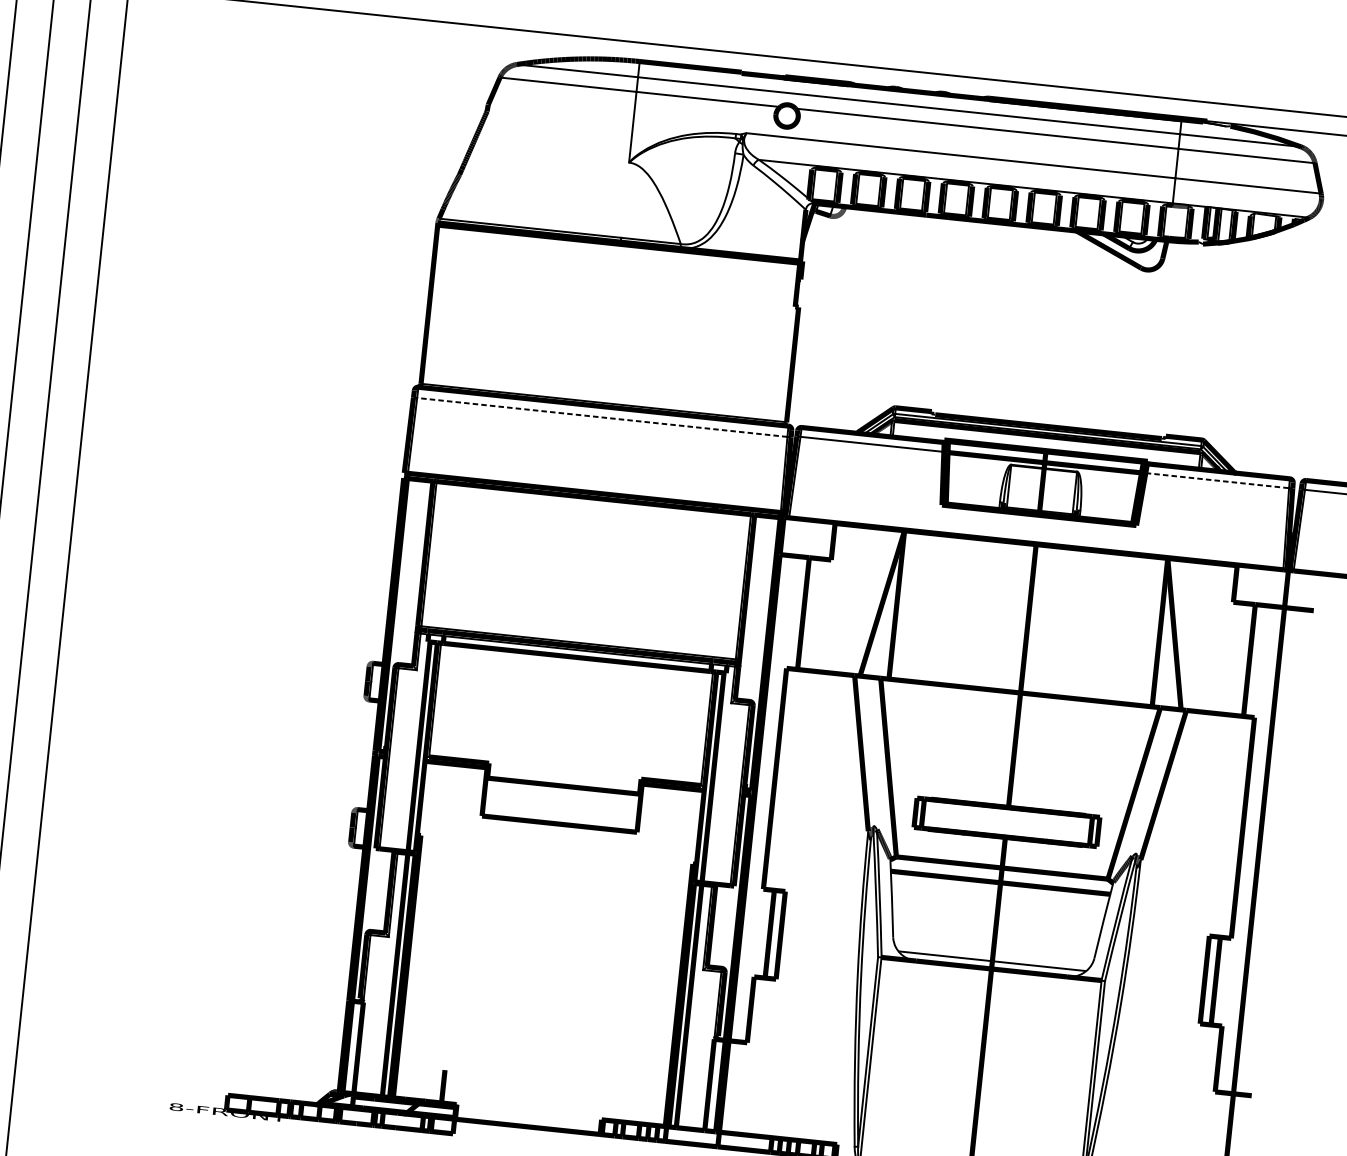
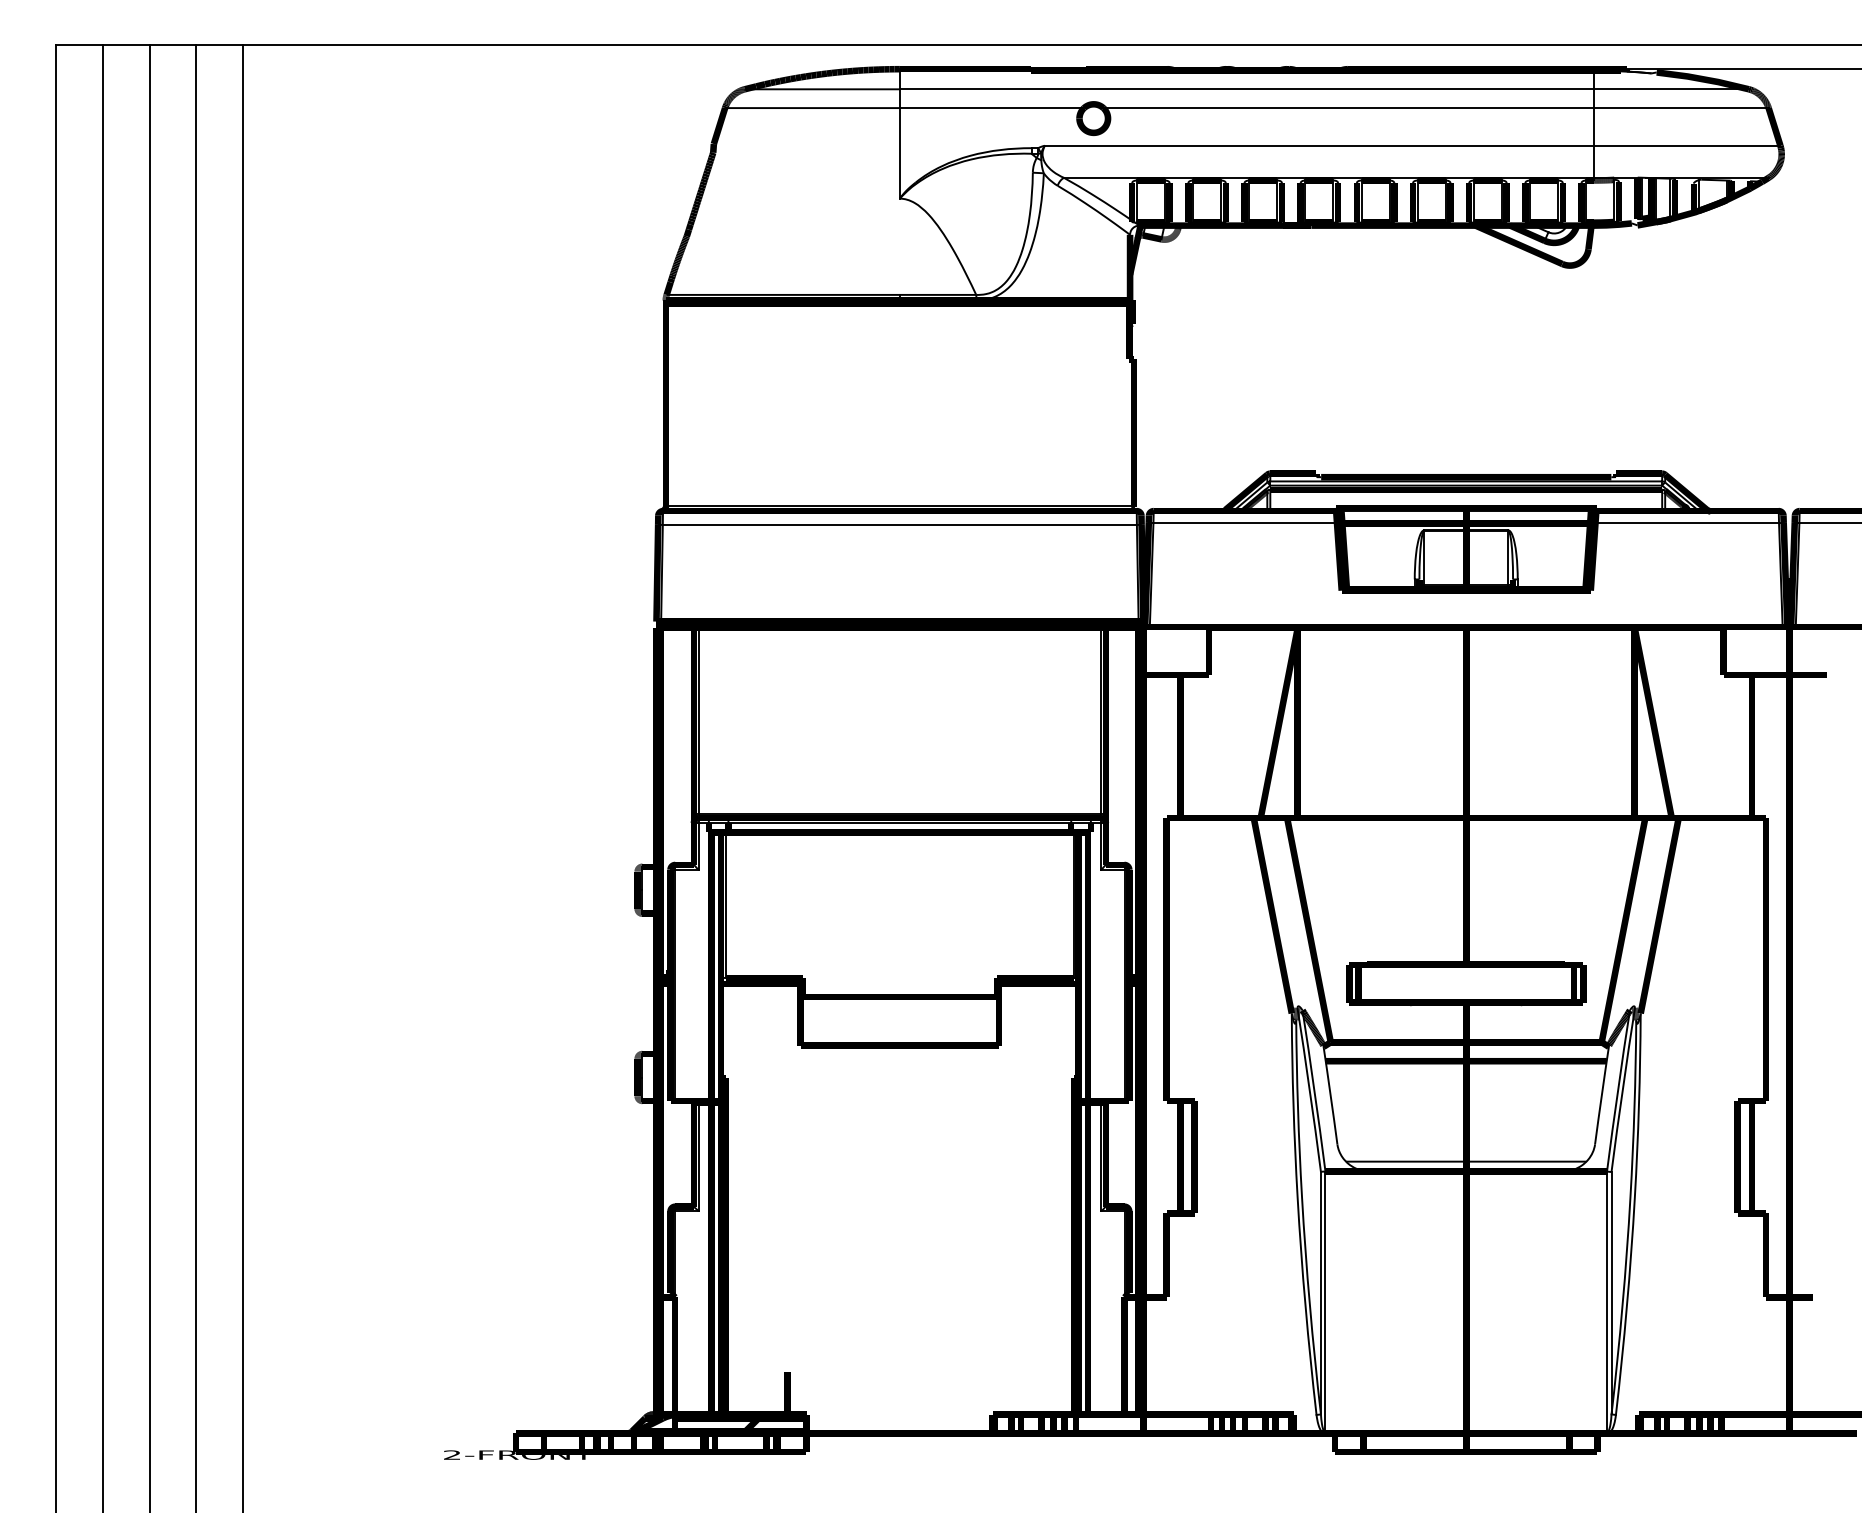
line: (602, 417) -> (899, 524), dashed -> solid
line: (1217, 481) -> (1687, 523), dashed -> solid
text: (175, 1106) -> (451, 1454), 8-FRONT -> 2-FRONT

